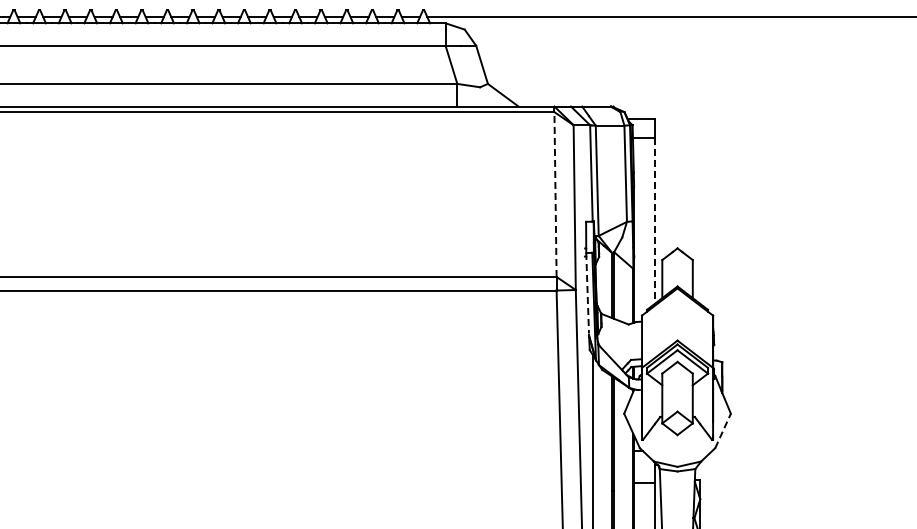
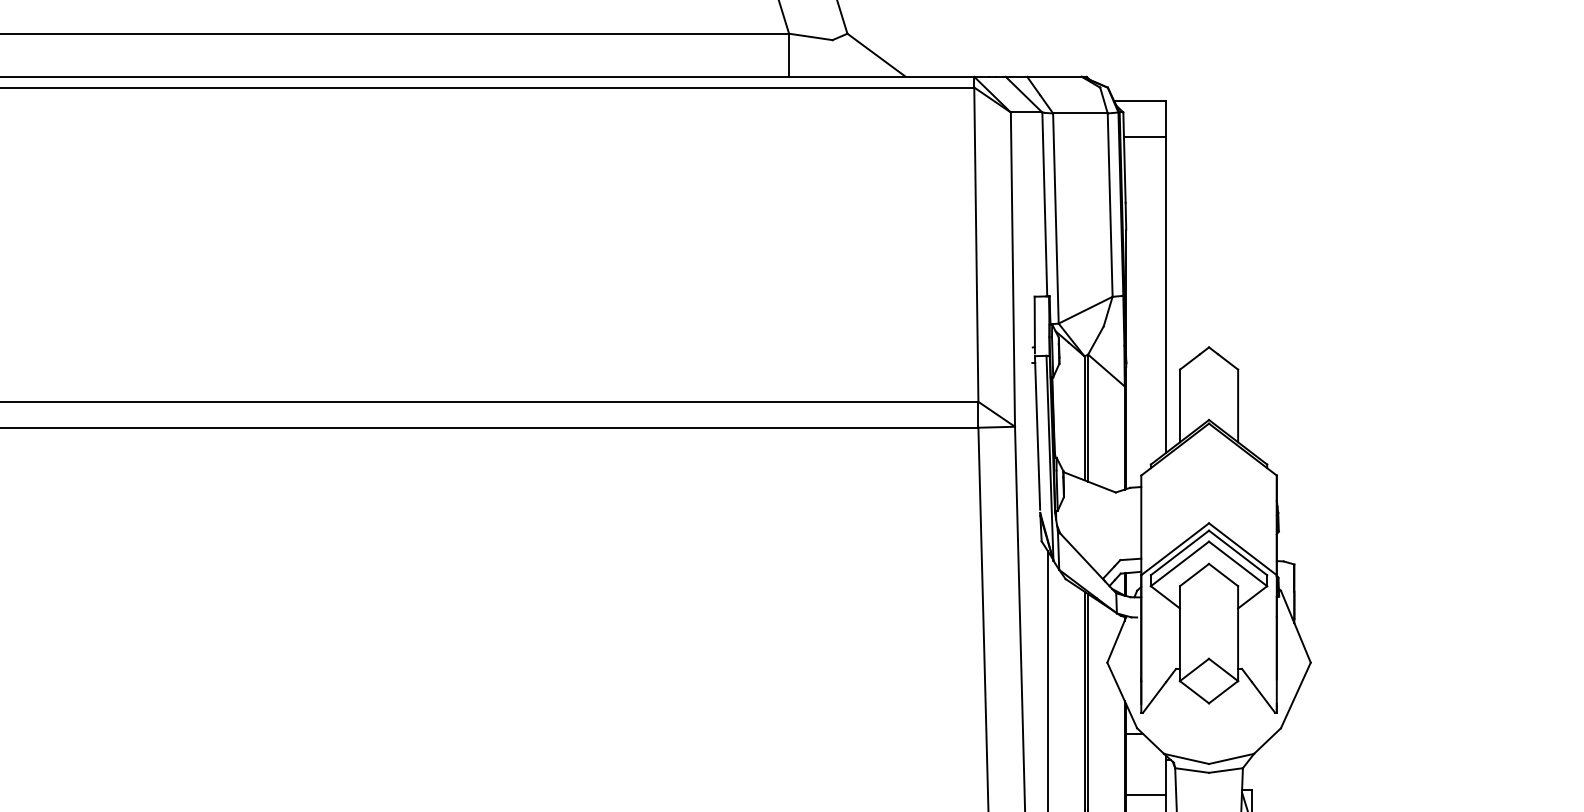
line: (555, 194) -> (976, 244), dashed -> solid
line: (655, 220) -> (1166, 294), dashed -> solid
line: (587, 293) -> (1037, 433), dashed -> solid
line: (723, 430) -> (1296, 694), dashed -> solid

